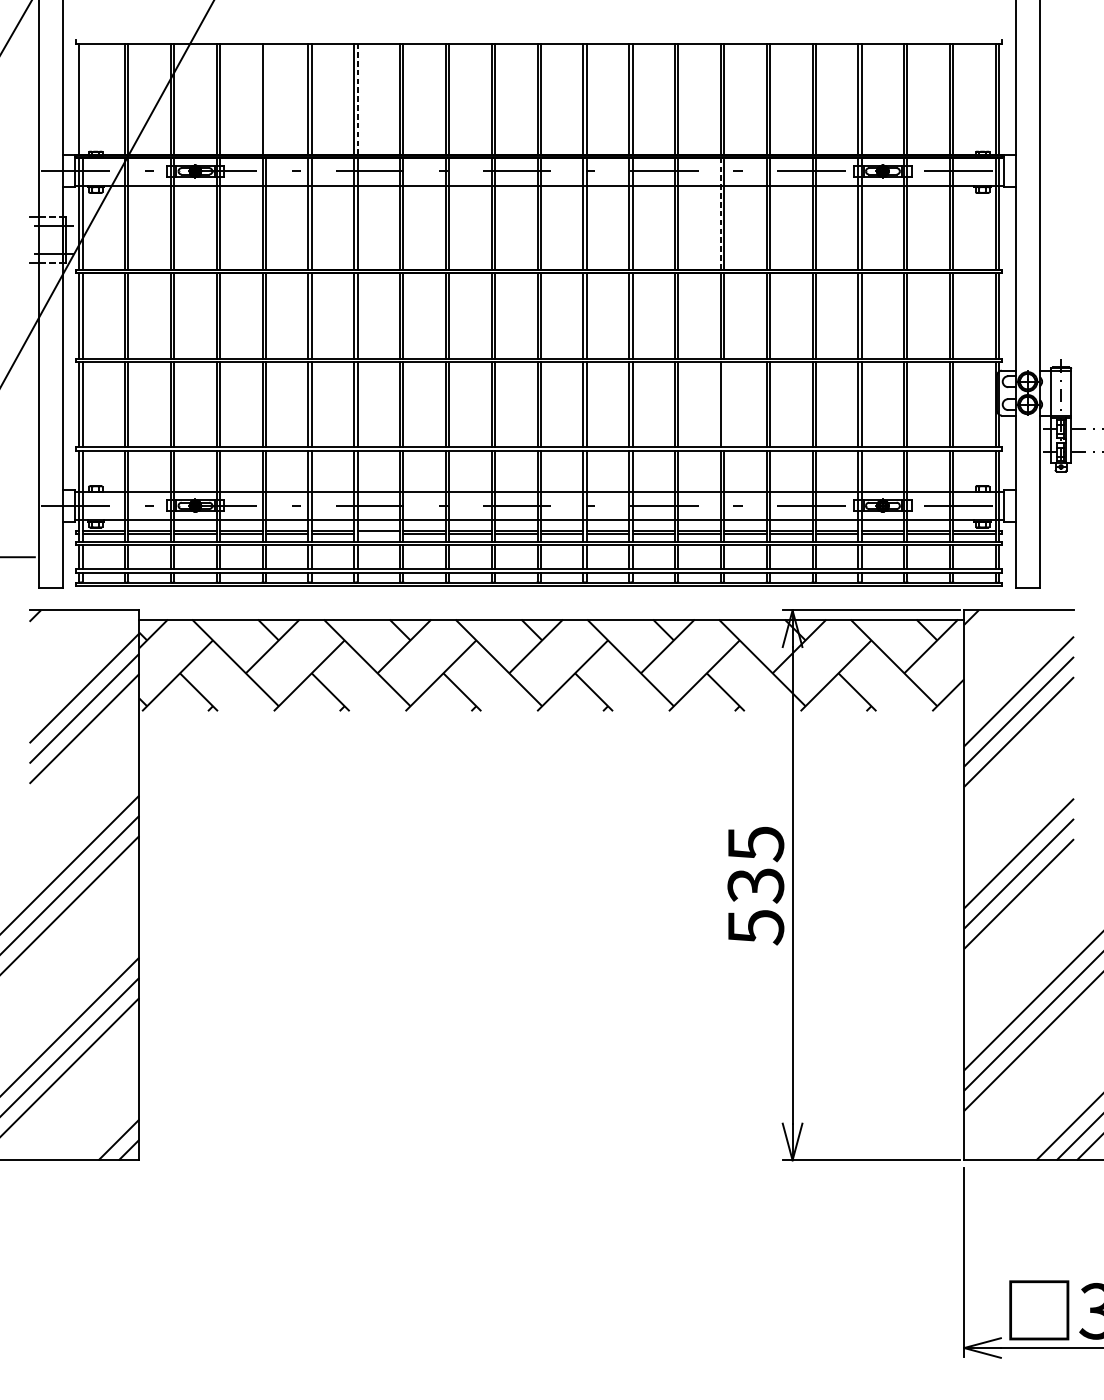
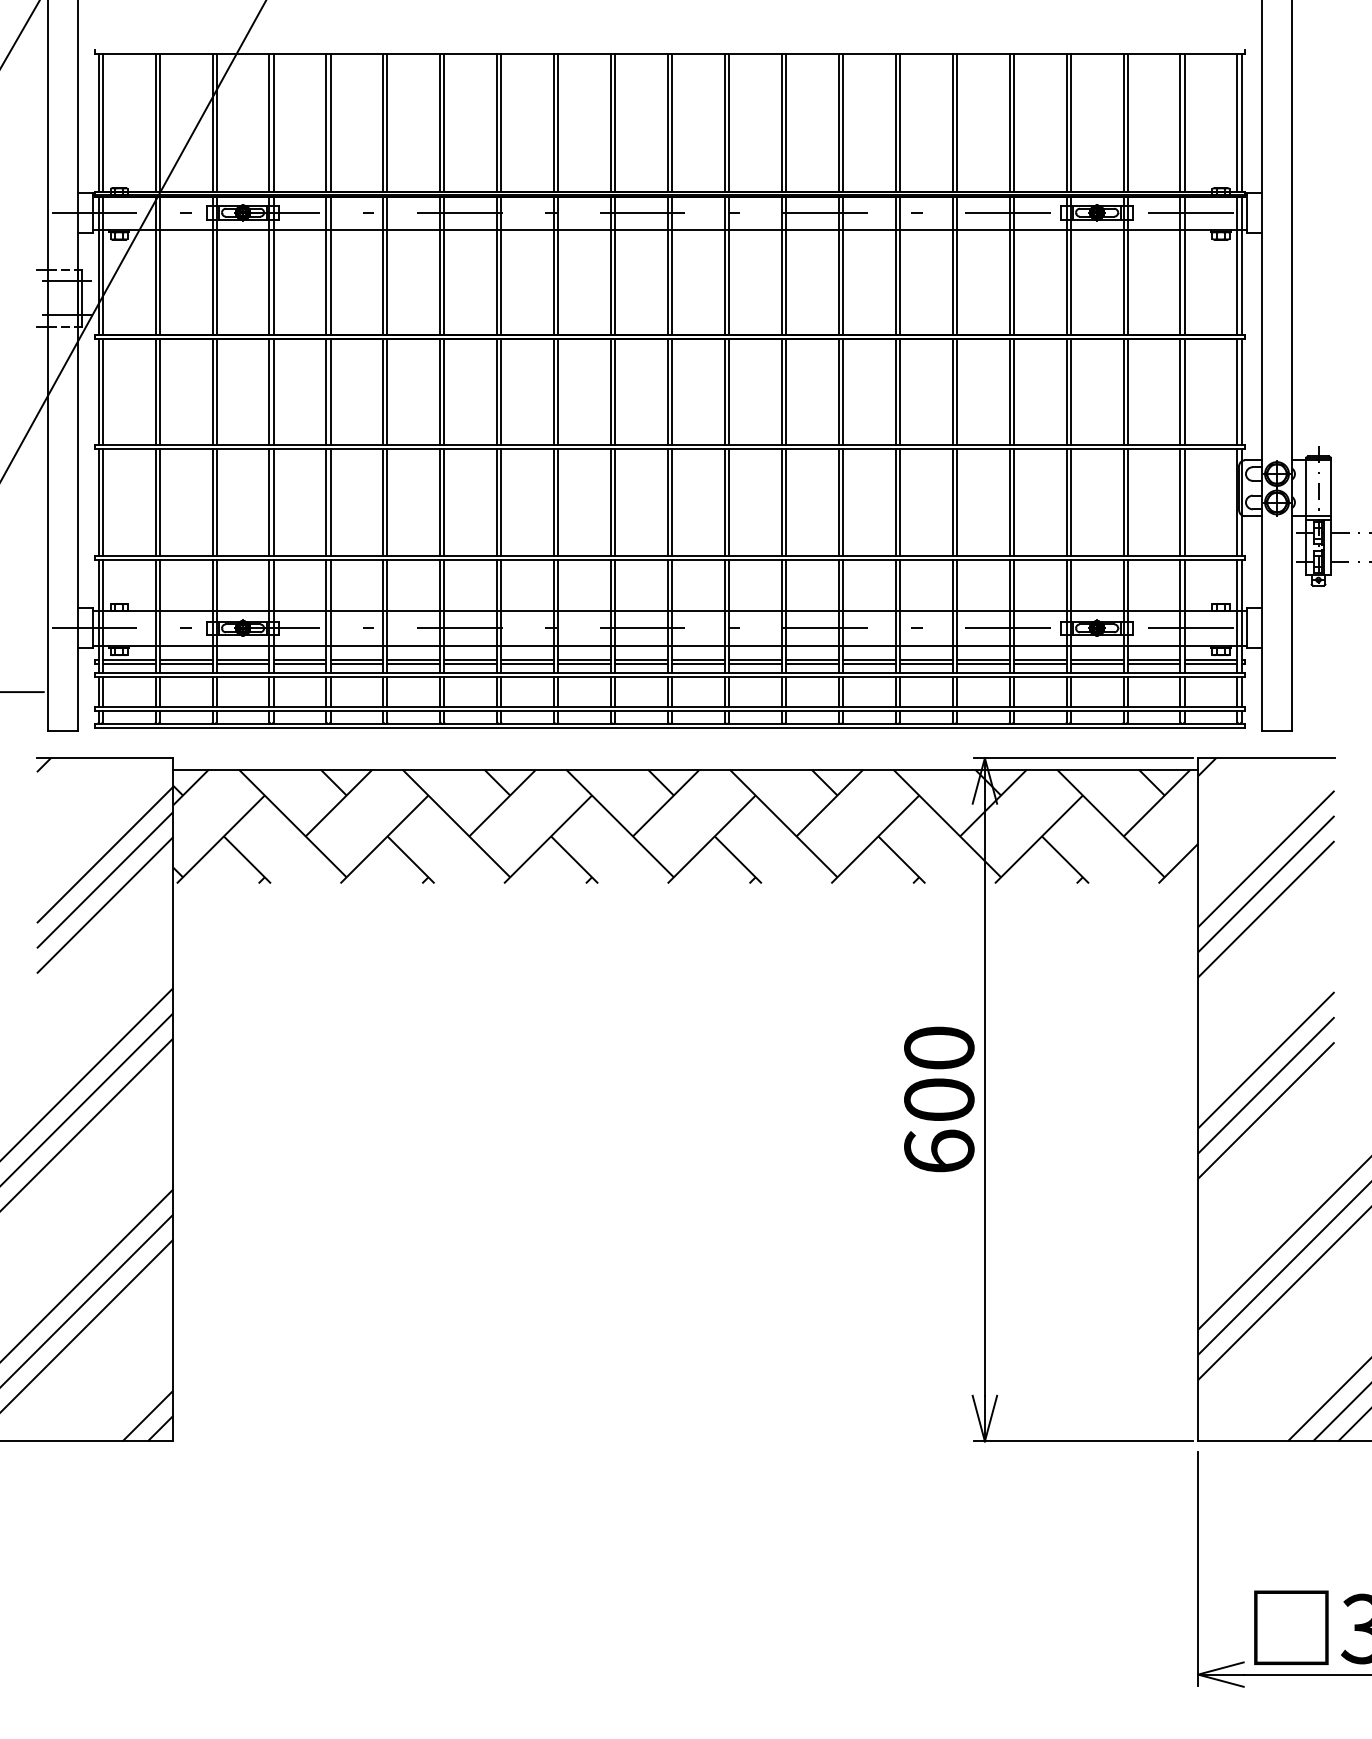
line: (357, 98) -> (444, 122), dashed -> solid
line: (82, 99) -> (102, 123), added
line: (265, 99) -> (330, 123), added
line: (720, 213) -> (895, 265), dashed -> solid
line: (723, 404) -> (899, 502), added
line: (378, 534) -> (470, 663), added
text: (756, 885) -> (939, 1100), 535 -> 600

